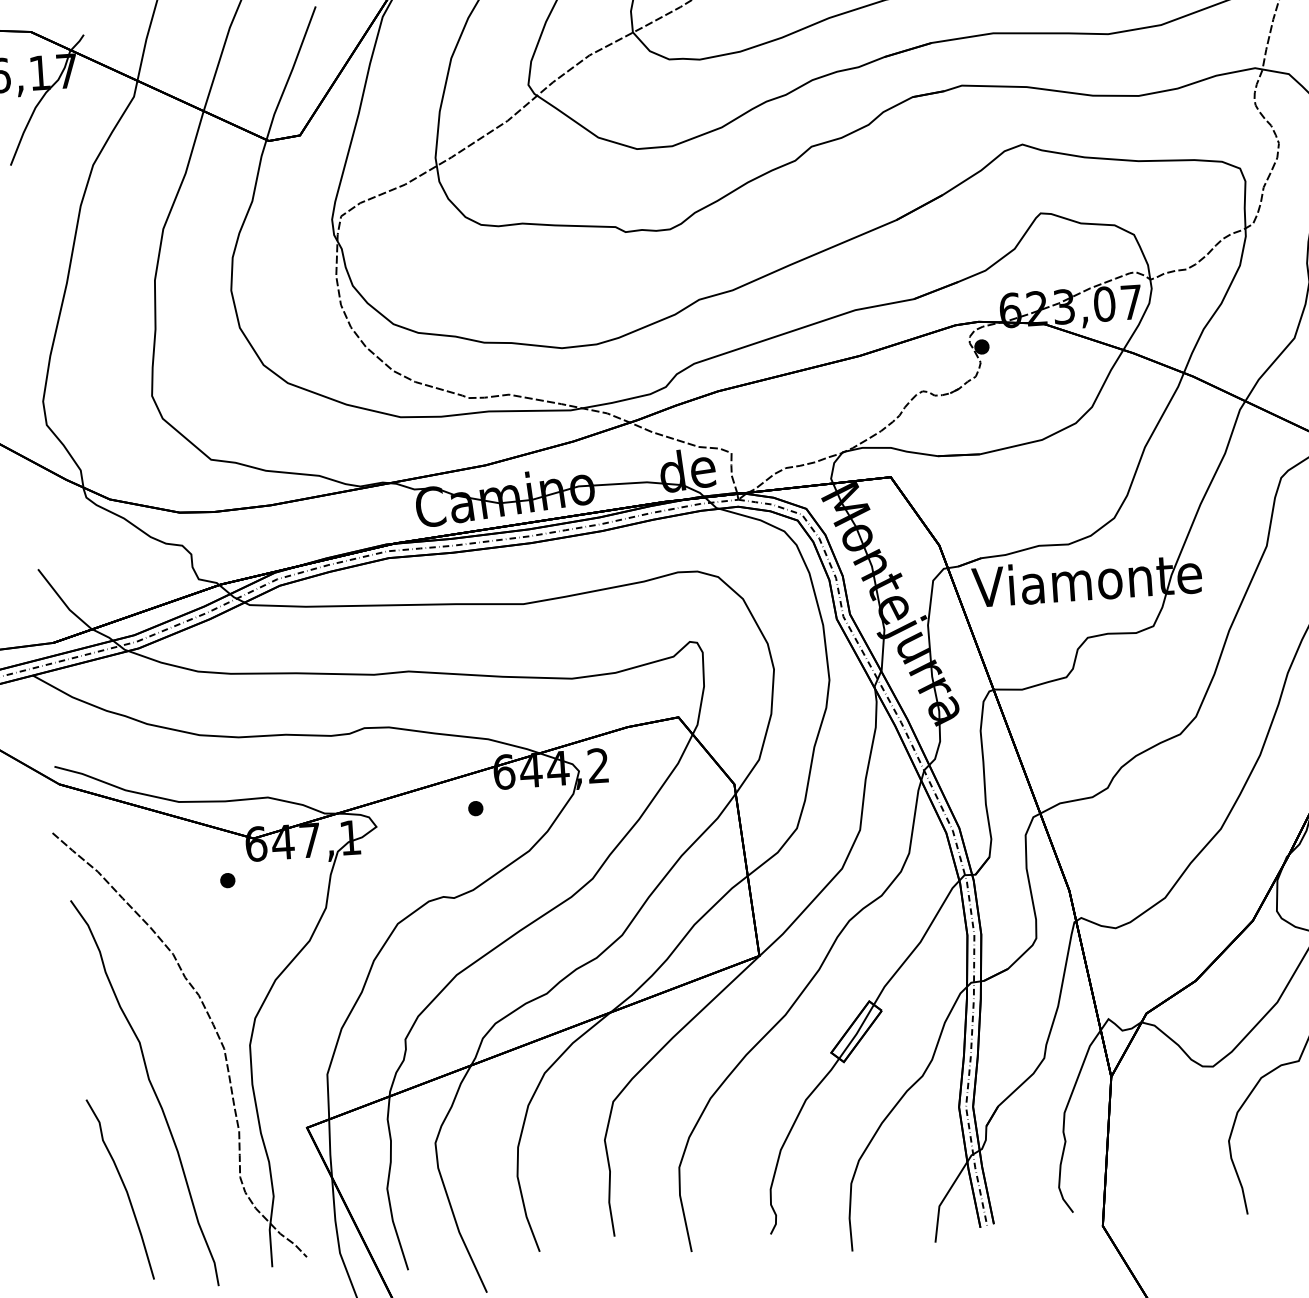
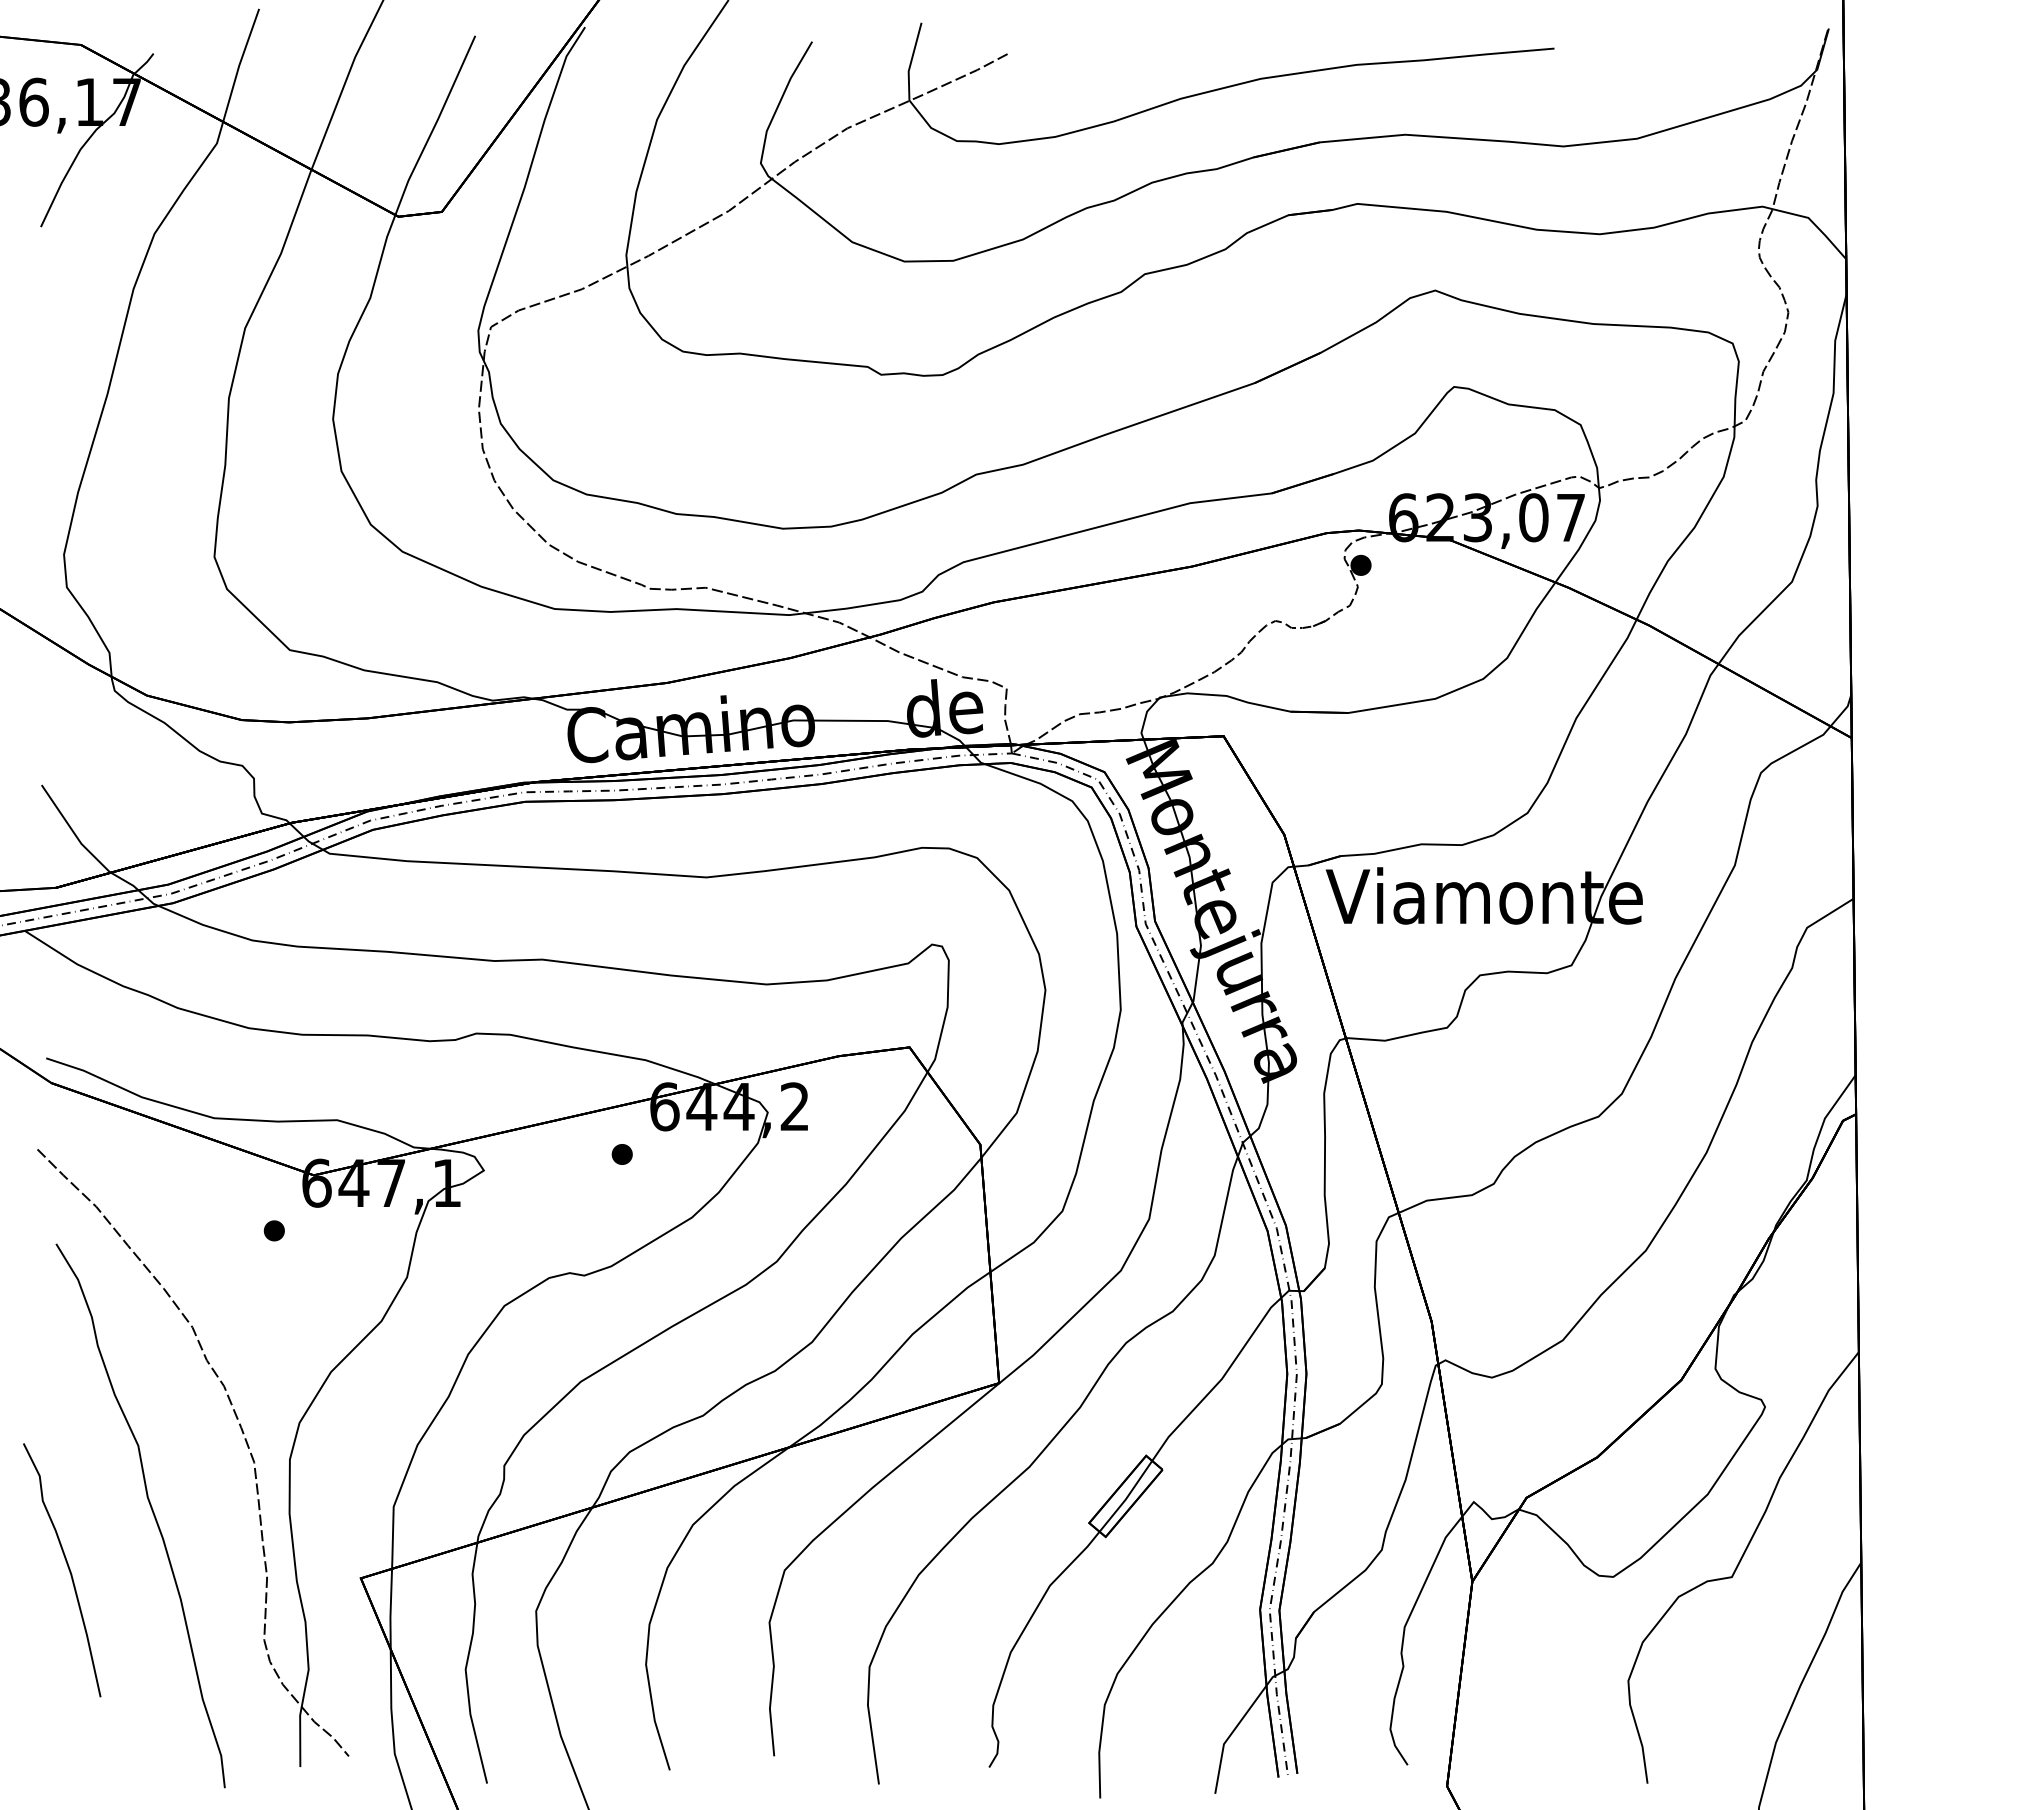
curve: (124, 1187) -> (67, 1567), moved

